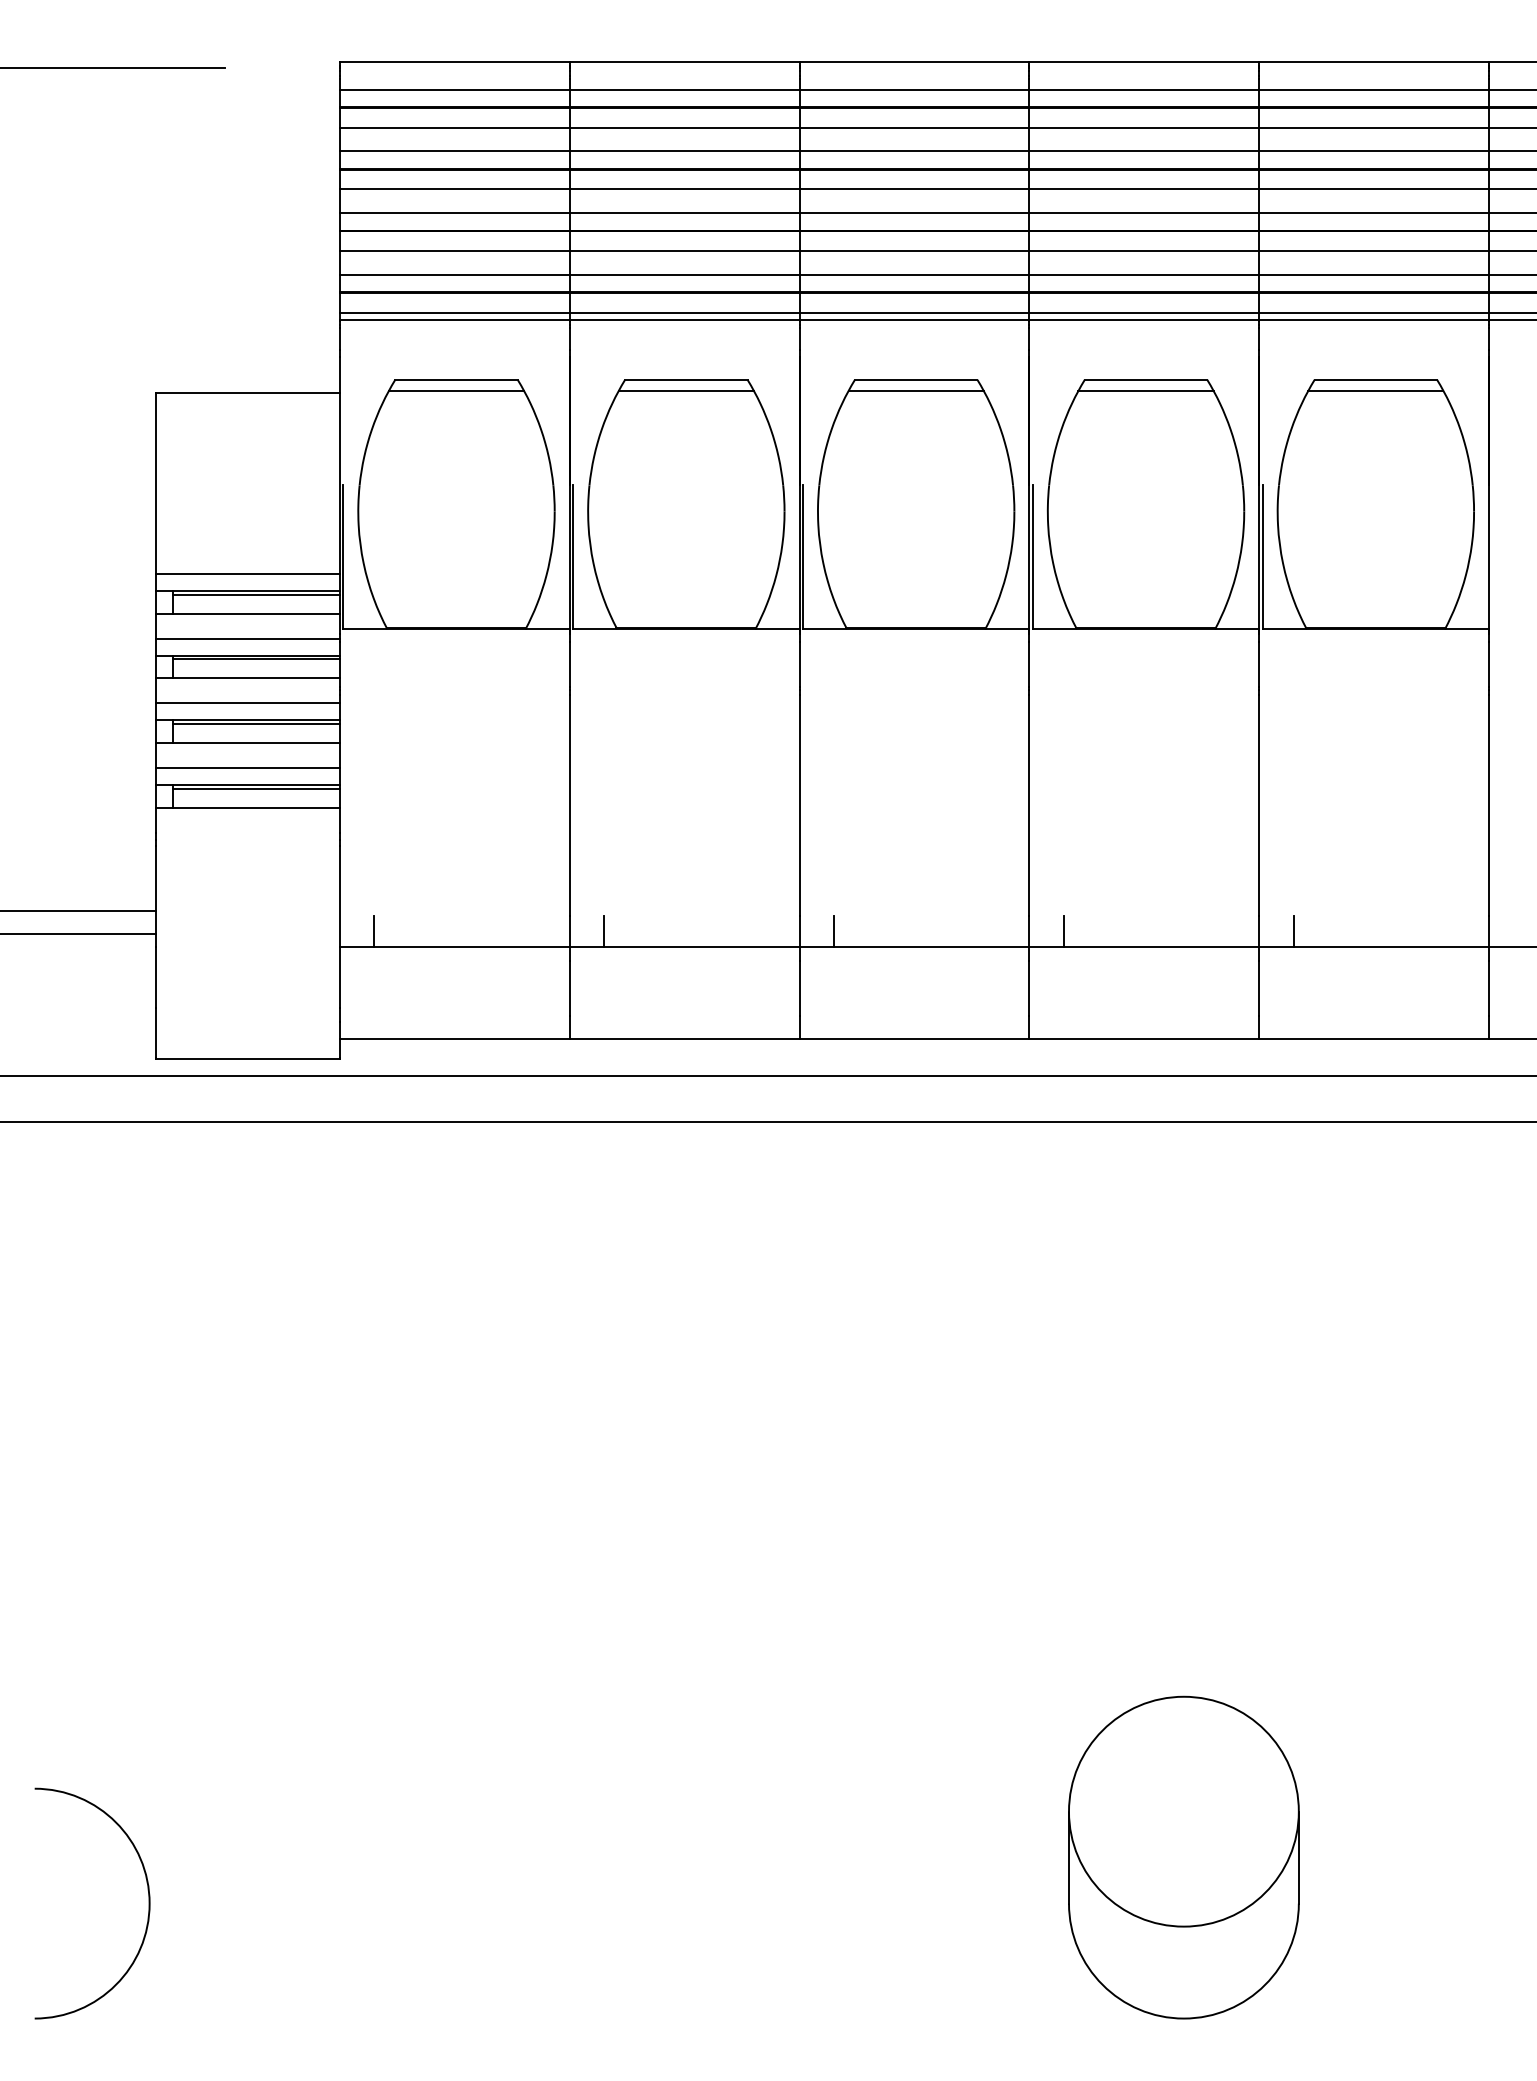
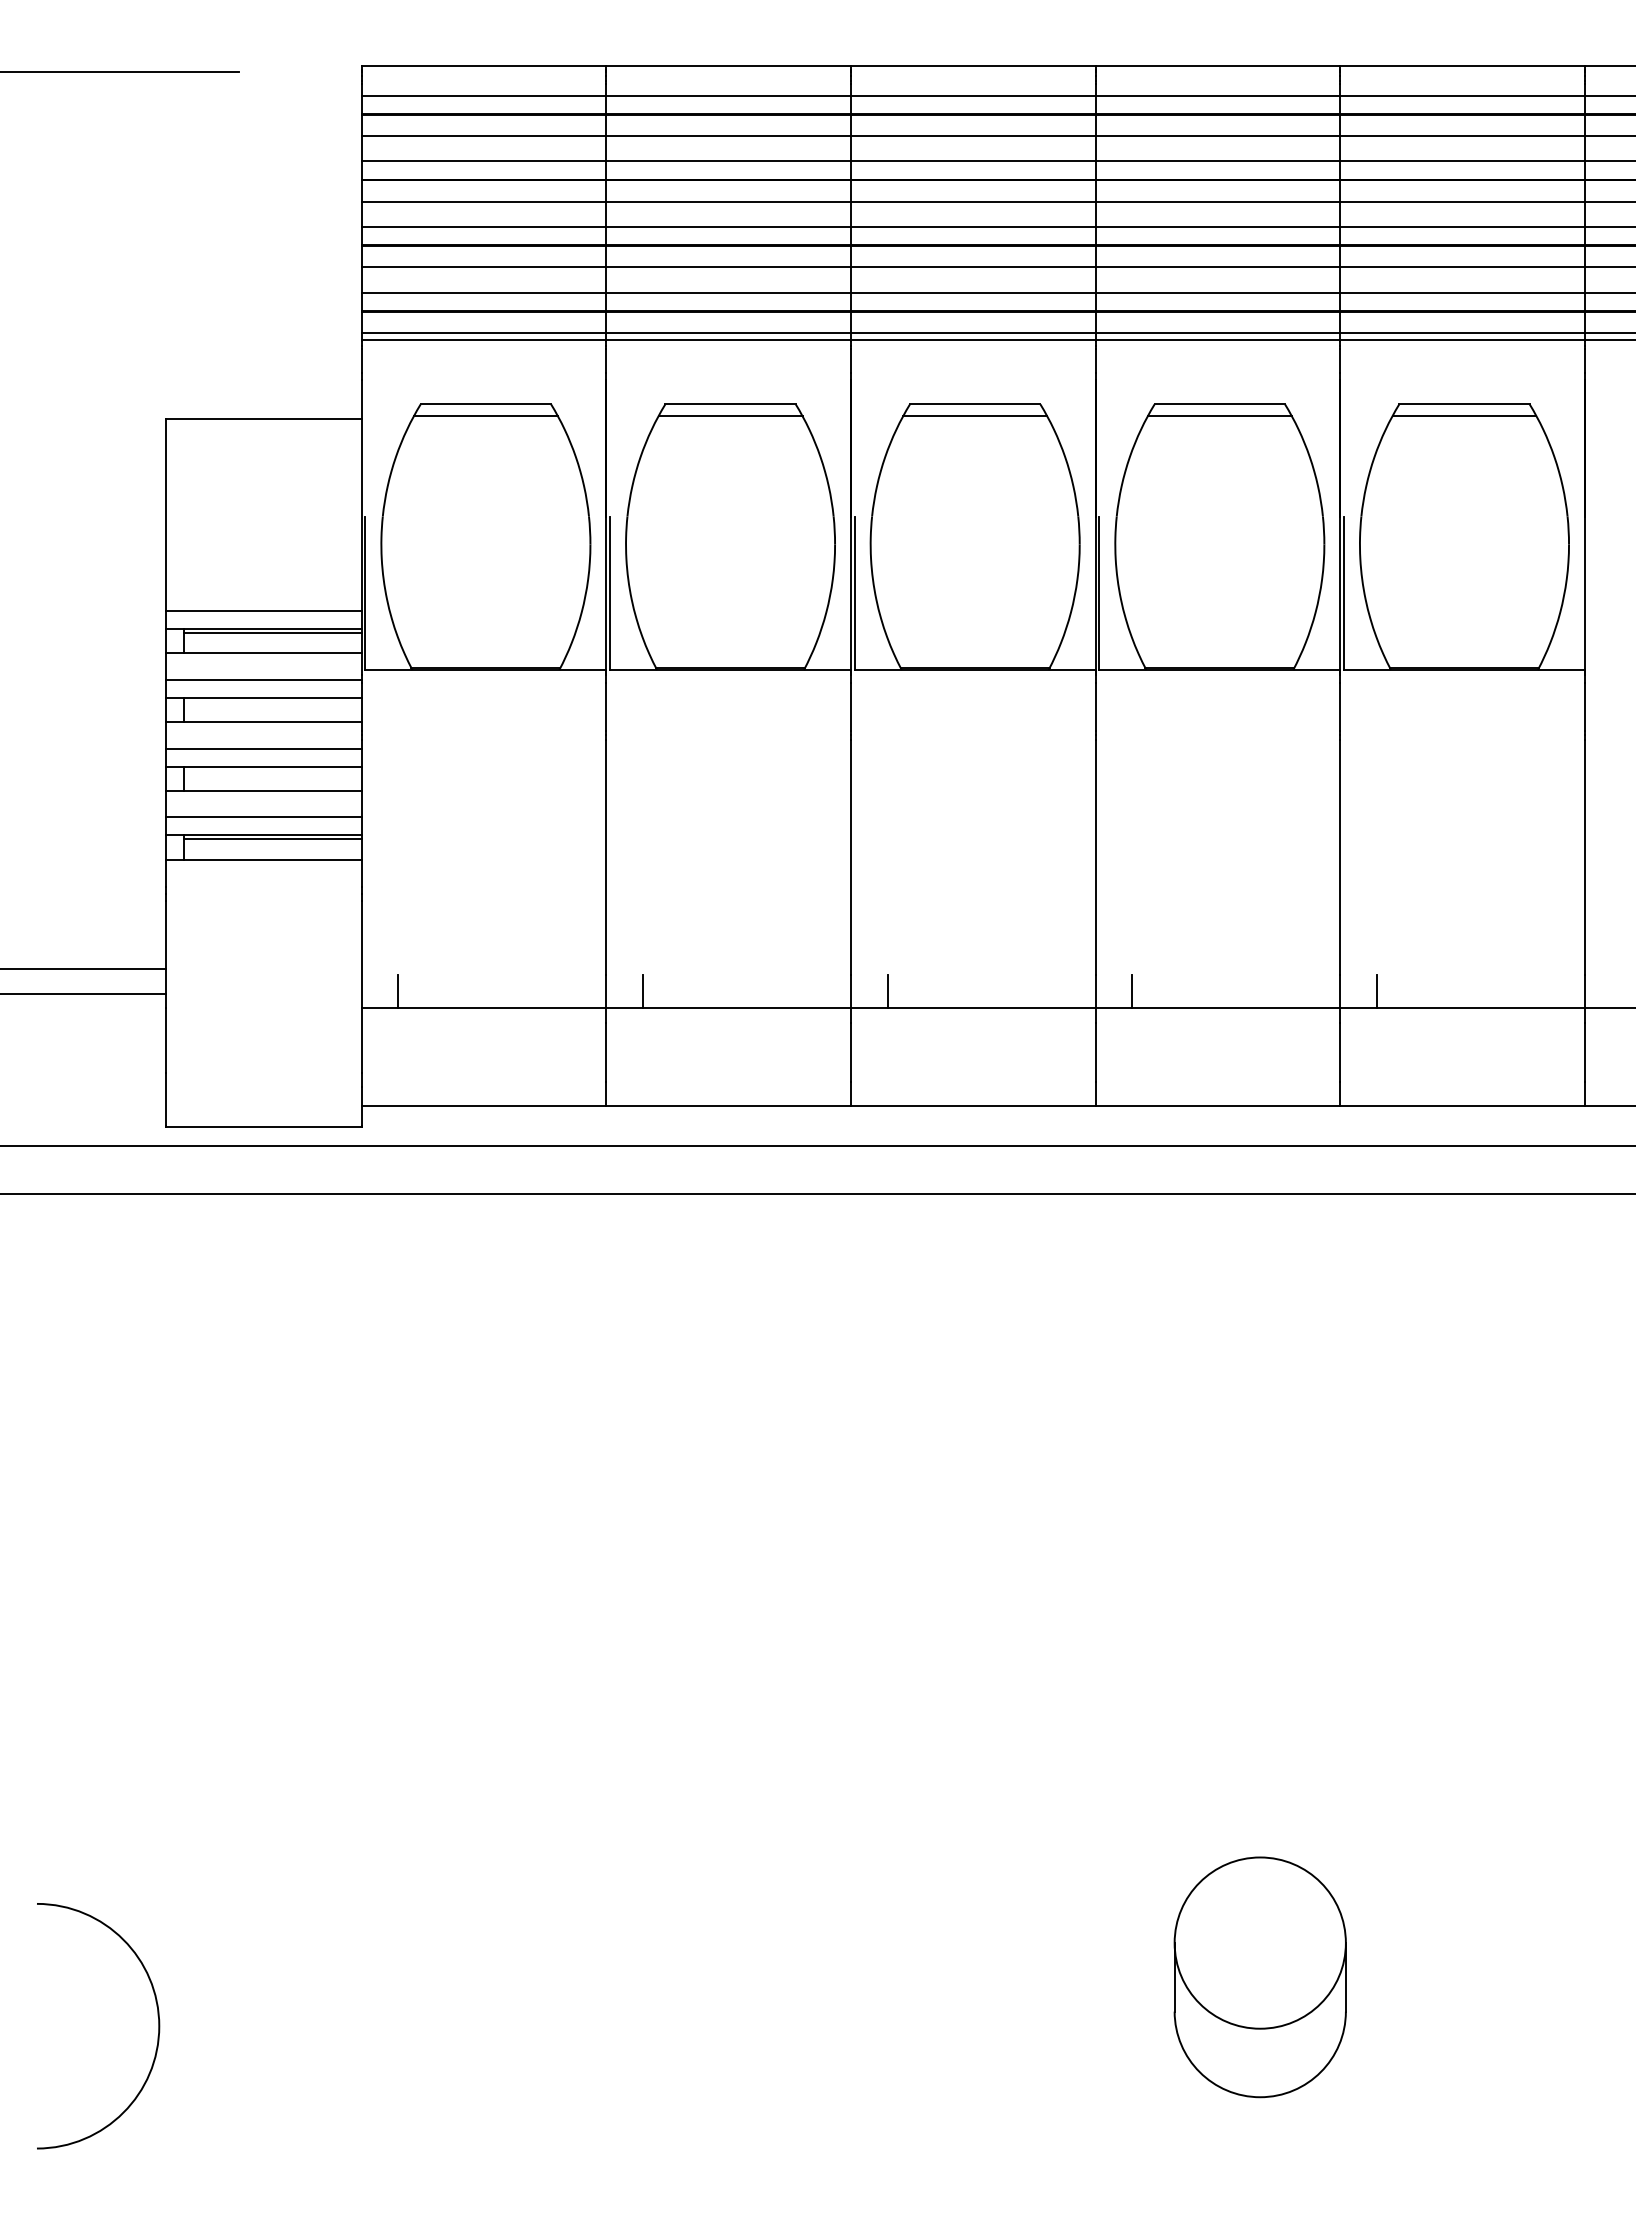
line: (256, 659) -> (272, 701), removed
line: (256, 723) -> (272, 770), removed
part: (1184, 1857) -> (1260, 1977), size x0.7

